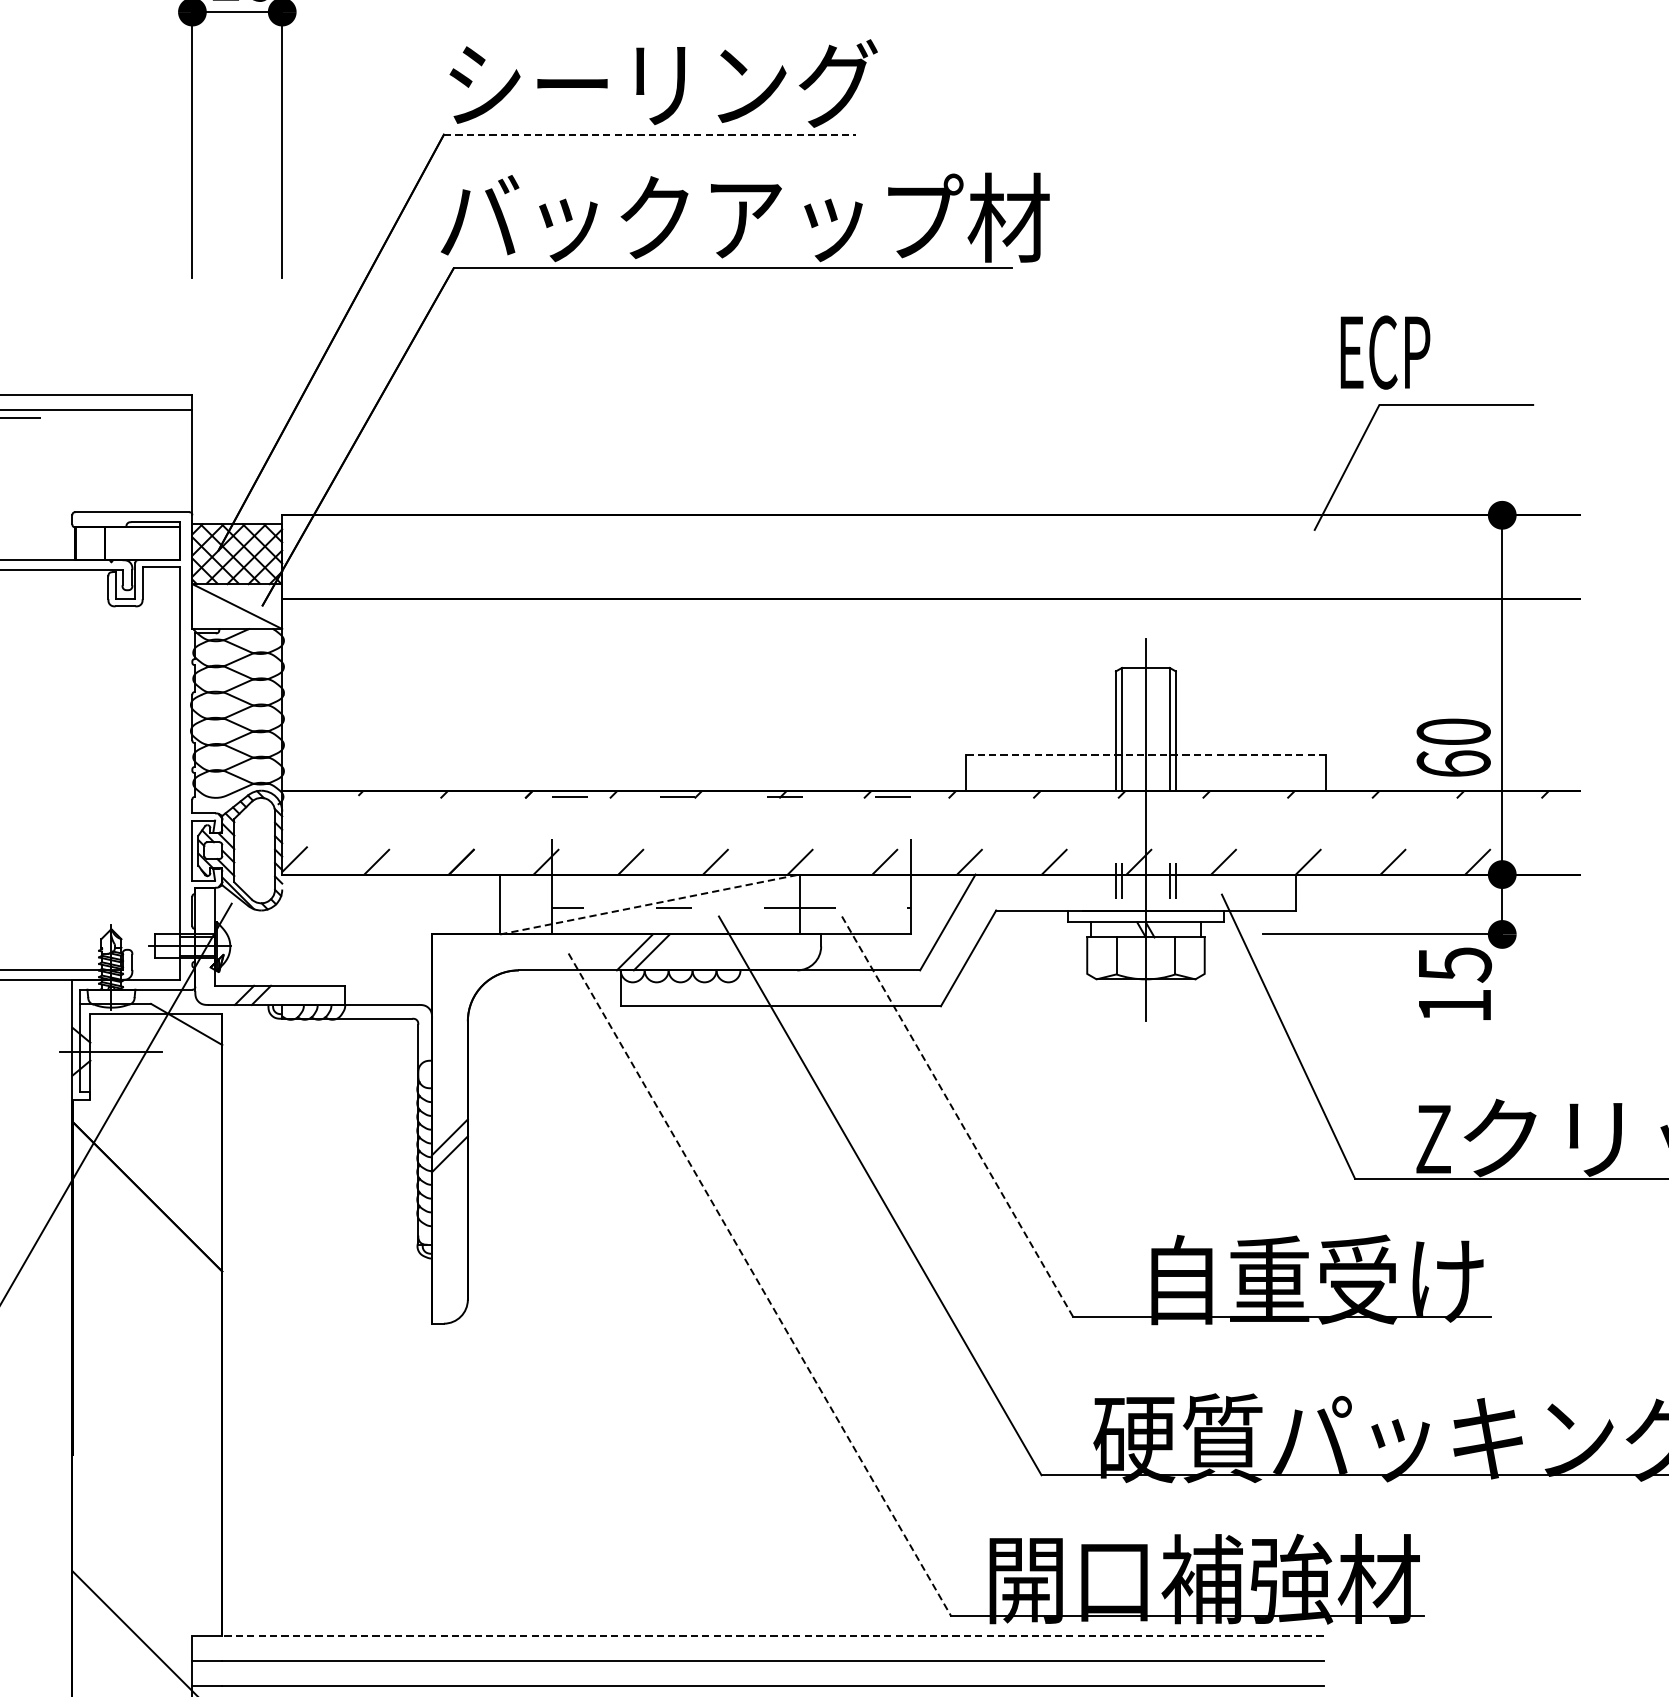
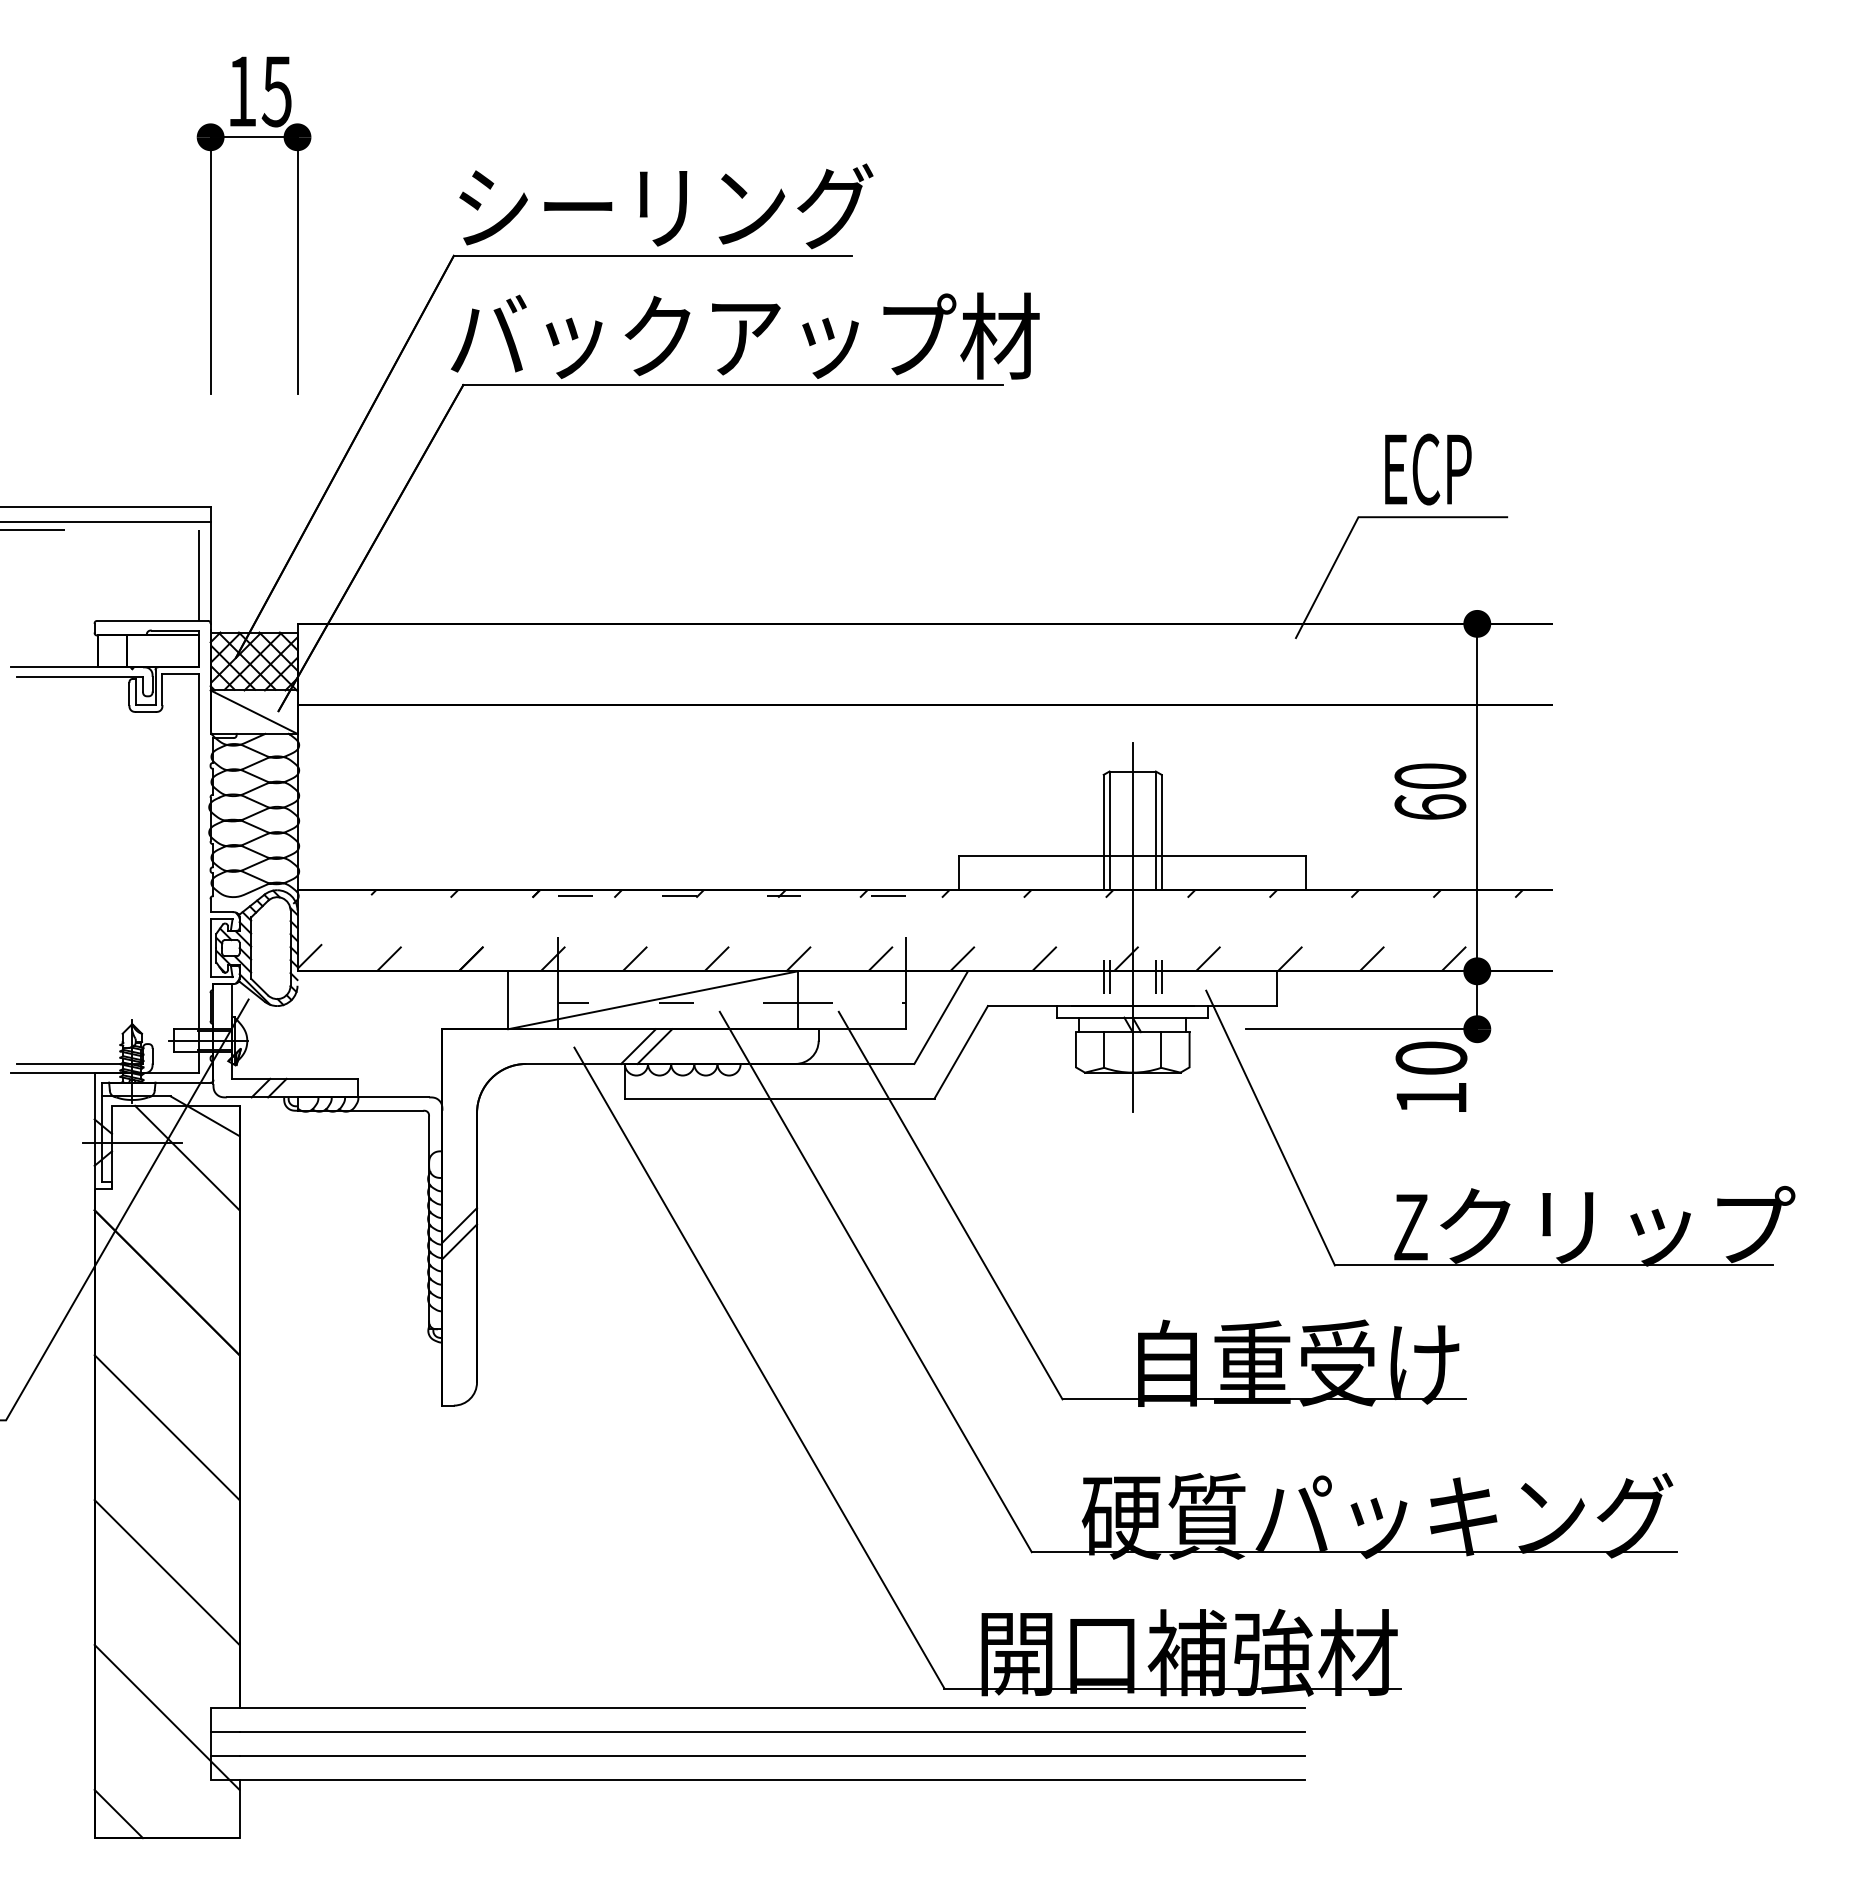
line: (650, 134) -> (653, 255), dashed -> solid
text: (1385, 352) -> (1428, 469), moved
line: (179, 465) -> (198, 575), added
text: (1453, 747) -> (1430, 791), moved
line: (1145, 754) -> (1132, 855), dashed -> solid
line: (650, 904) -> (653, 1000), dashed -> solid
text: (1454, 964) -> (1431, 1058), 15 -> 10
line: (168, 1067) -> (187, 1157), added
line: (957, 1116) -> (950, 1205), dashed -> solid
line: (759, 1285) -> (759, 1368), dashed -> solid
line: (146, 1346) -> (166, 1427), added
line: (146, 1496) -> (166, 1572), added
line: (773, 1635) -> (772, 1707), dashed -> solid

